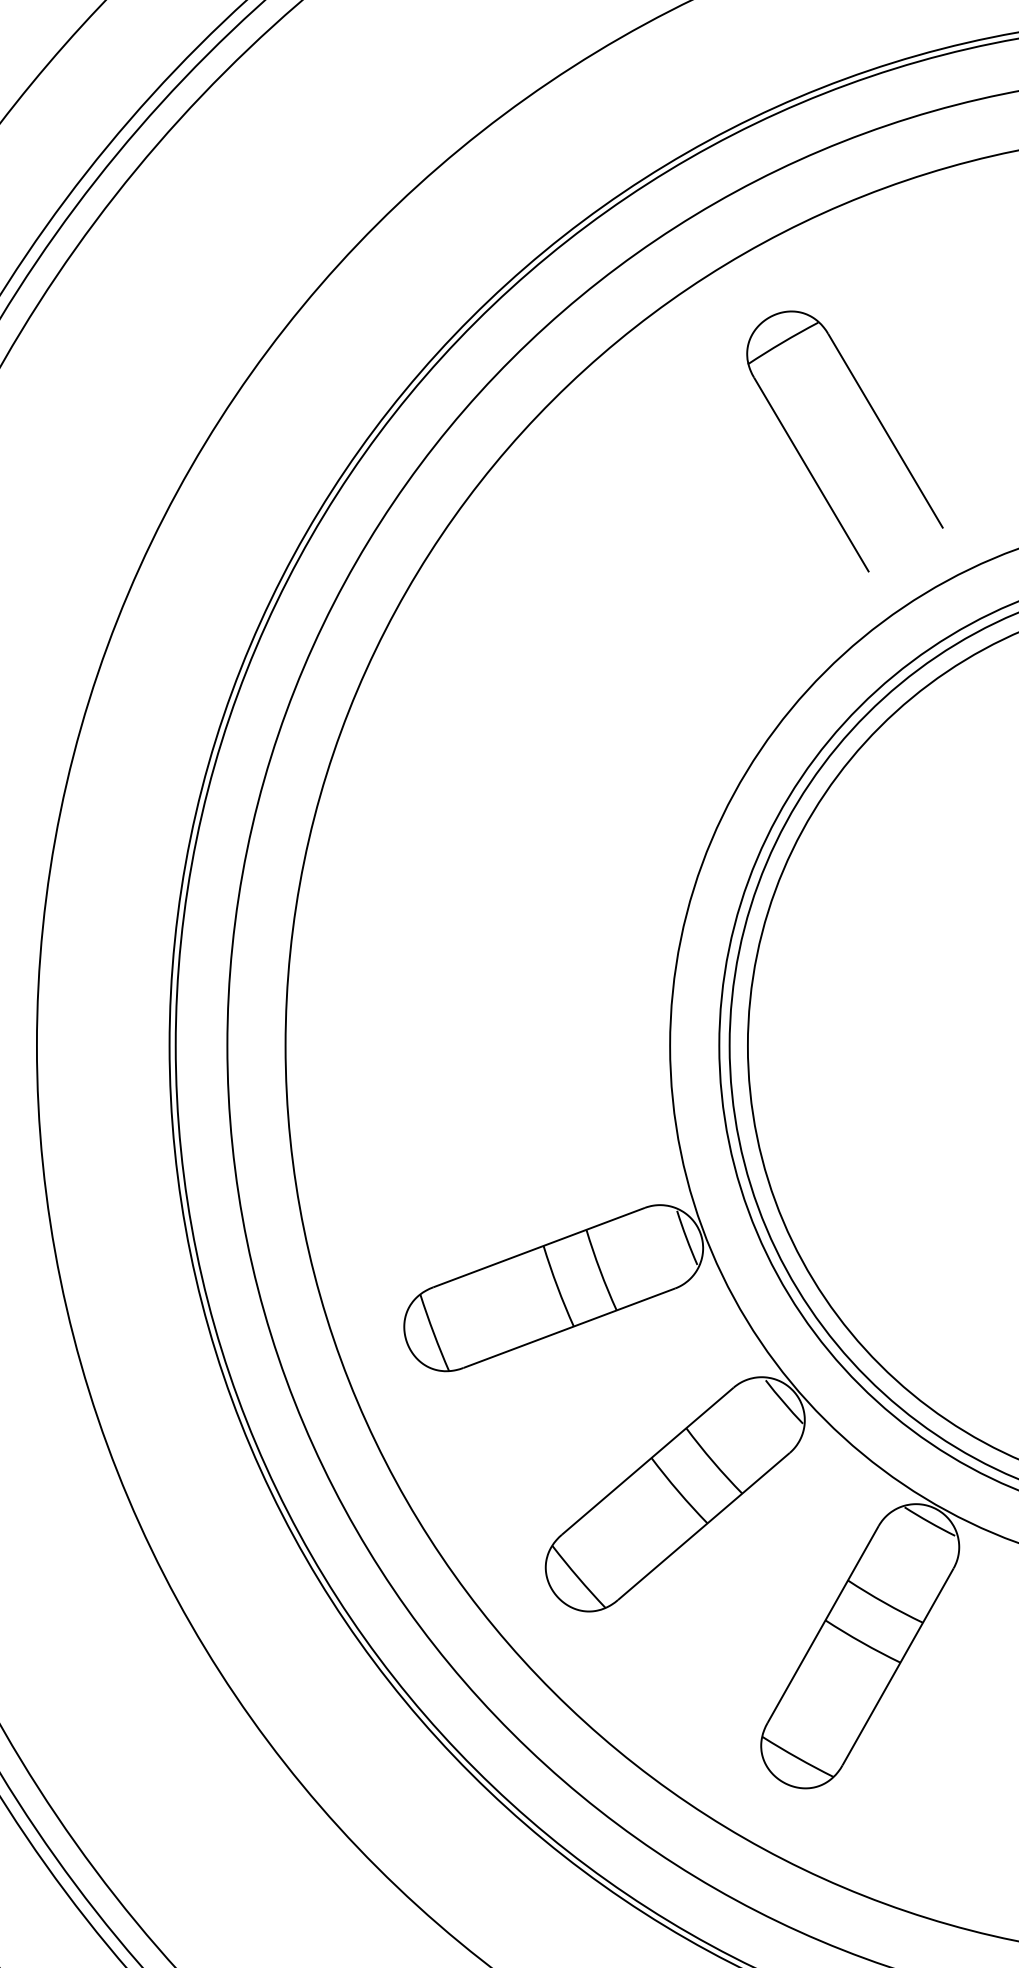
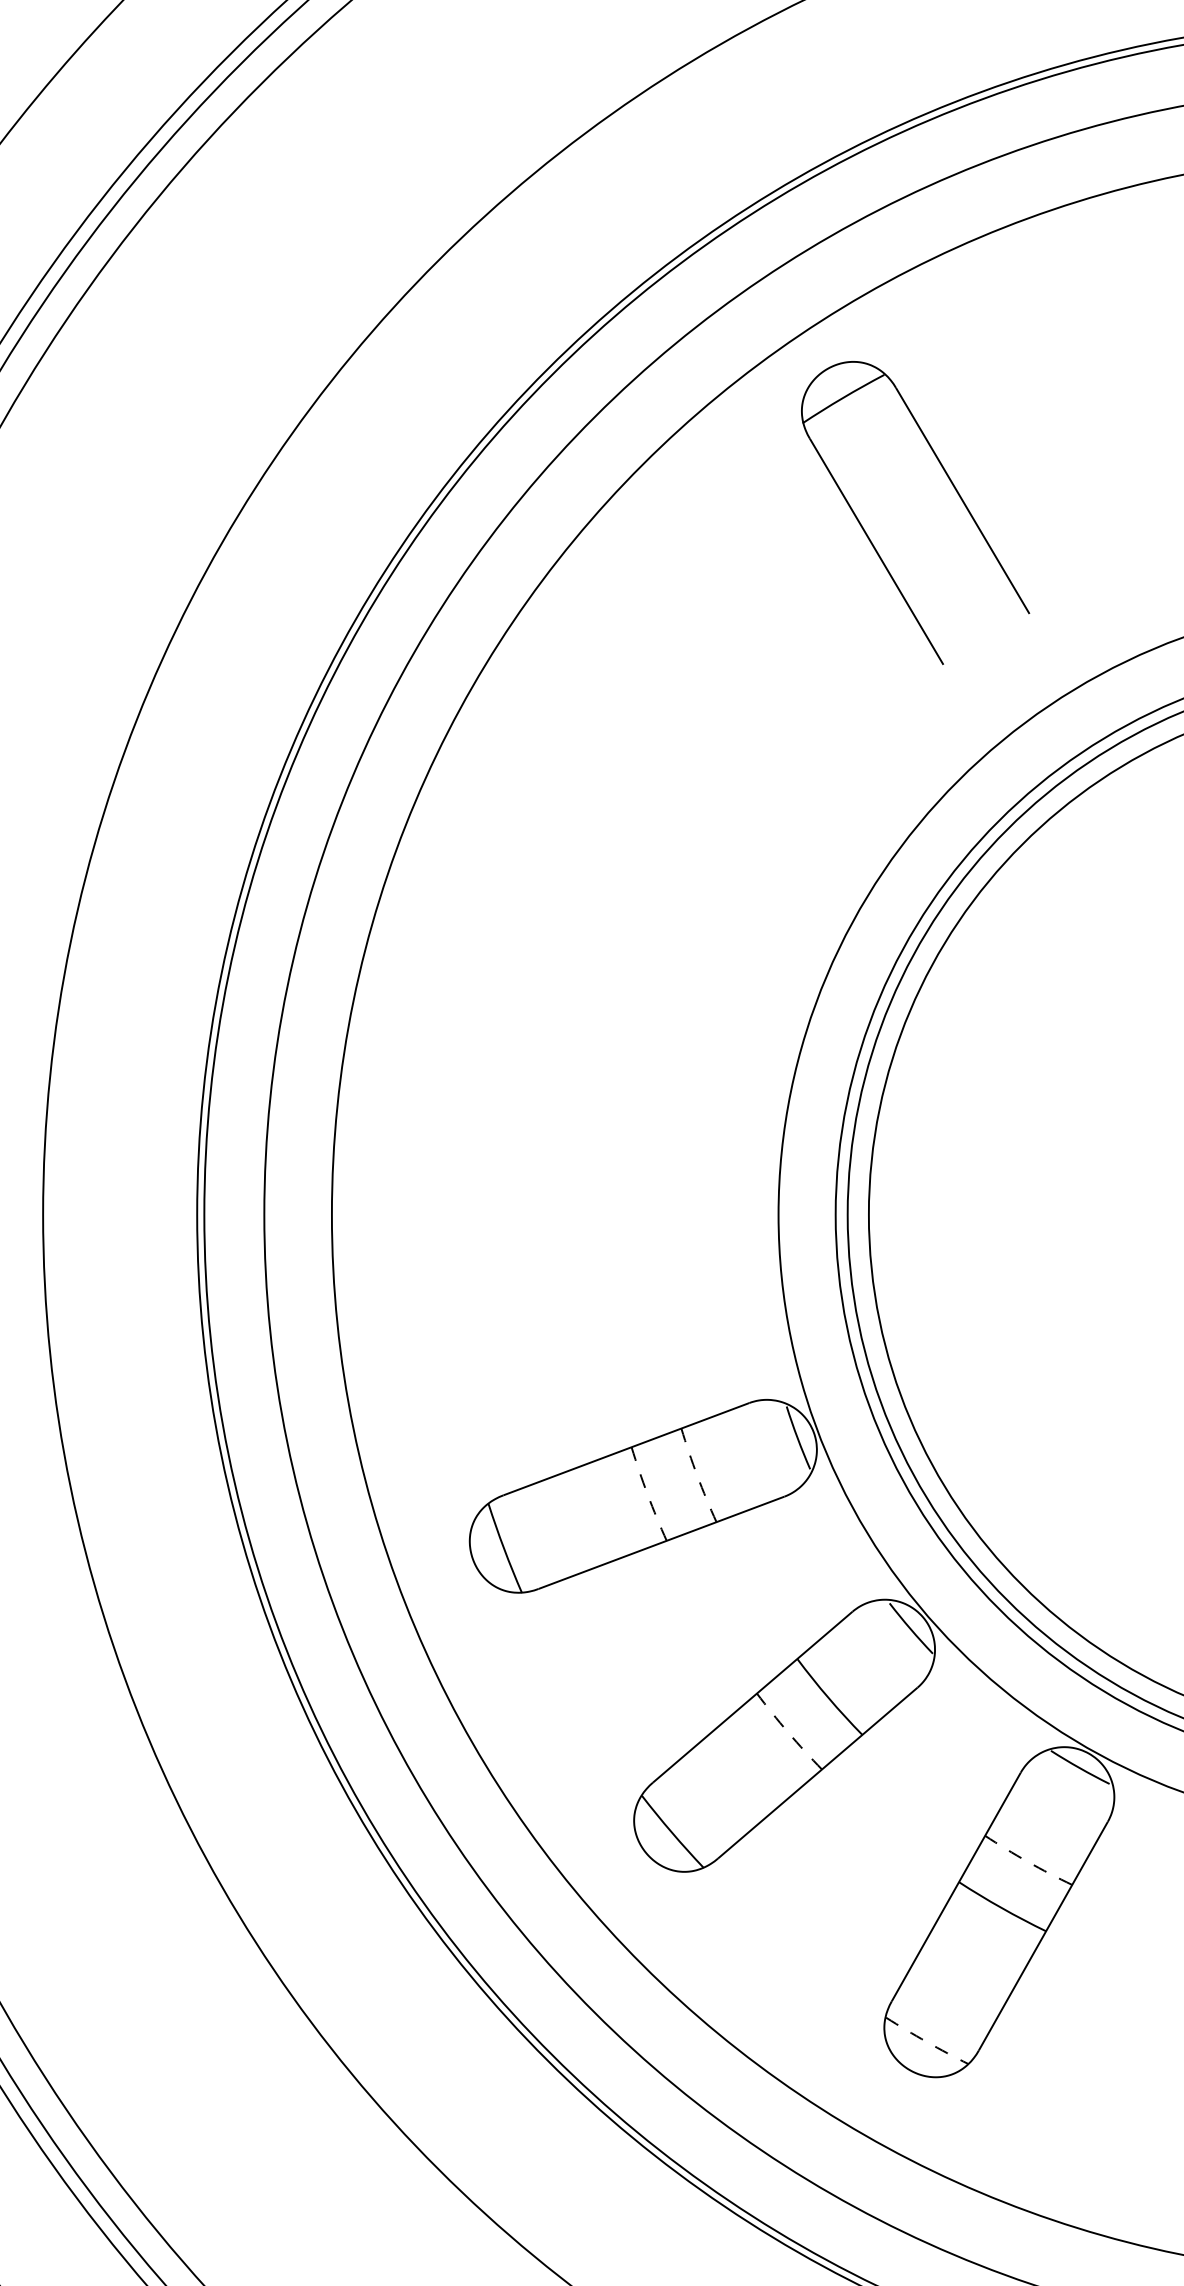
part: (878, 421) -> (954, 489), moved
arc: (600, 1270) -> (697, 1475), solid -> dashed
arc: (557, 1286) -> (647, 1494), solid -> dashed
arc: (678, 1491) -> (788, 1732), solid -> dashed
arc: (884, 1602) -> (1027, 1861), solid -> dashed
arc: (797, 1757) -> (926, 2041), solid -> dashed

